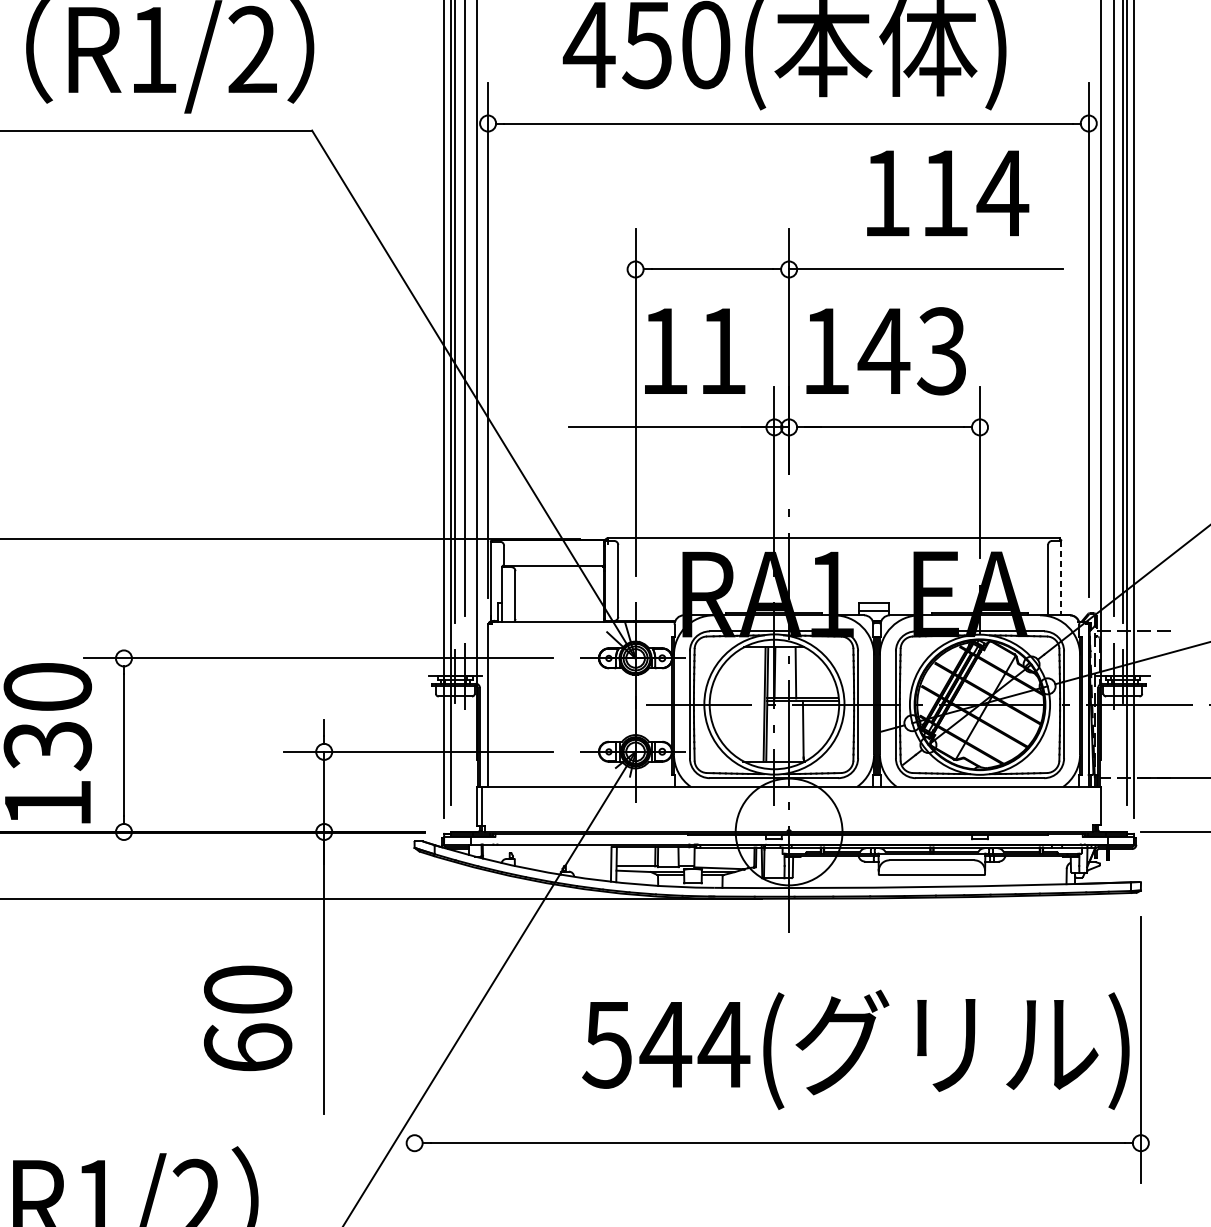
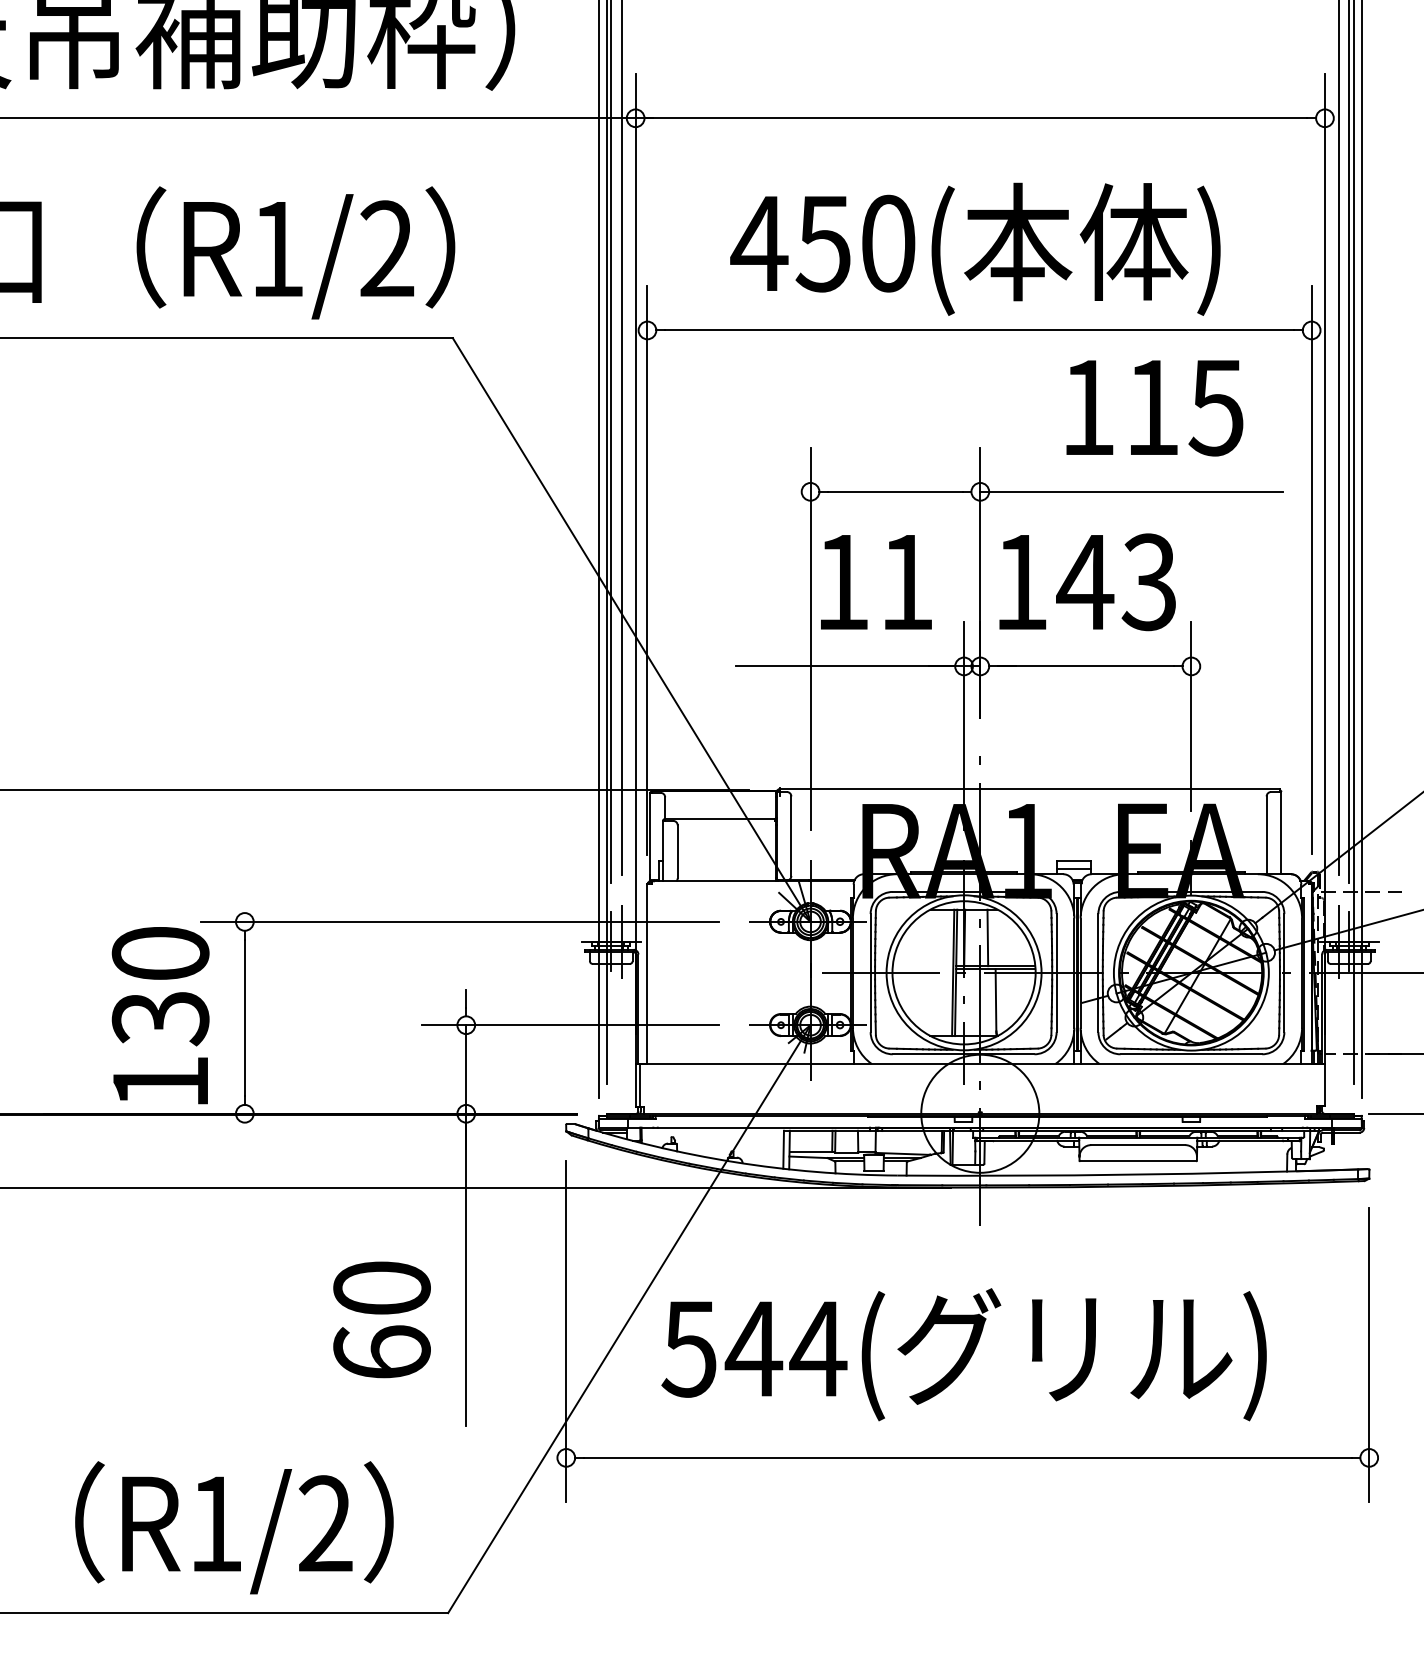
text: (1002, 194) -> (1216, 408), 114 -> 115
line: (1061, 578) -> (1281, 833), dashed -> solid
line: (414, 1028) -> (566, 1331), added
text: (855, 1049) -> (963, 1354), moved

